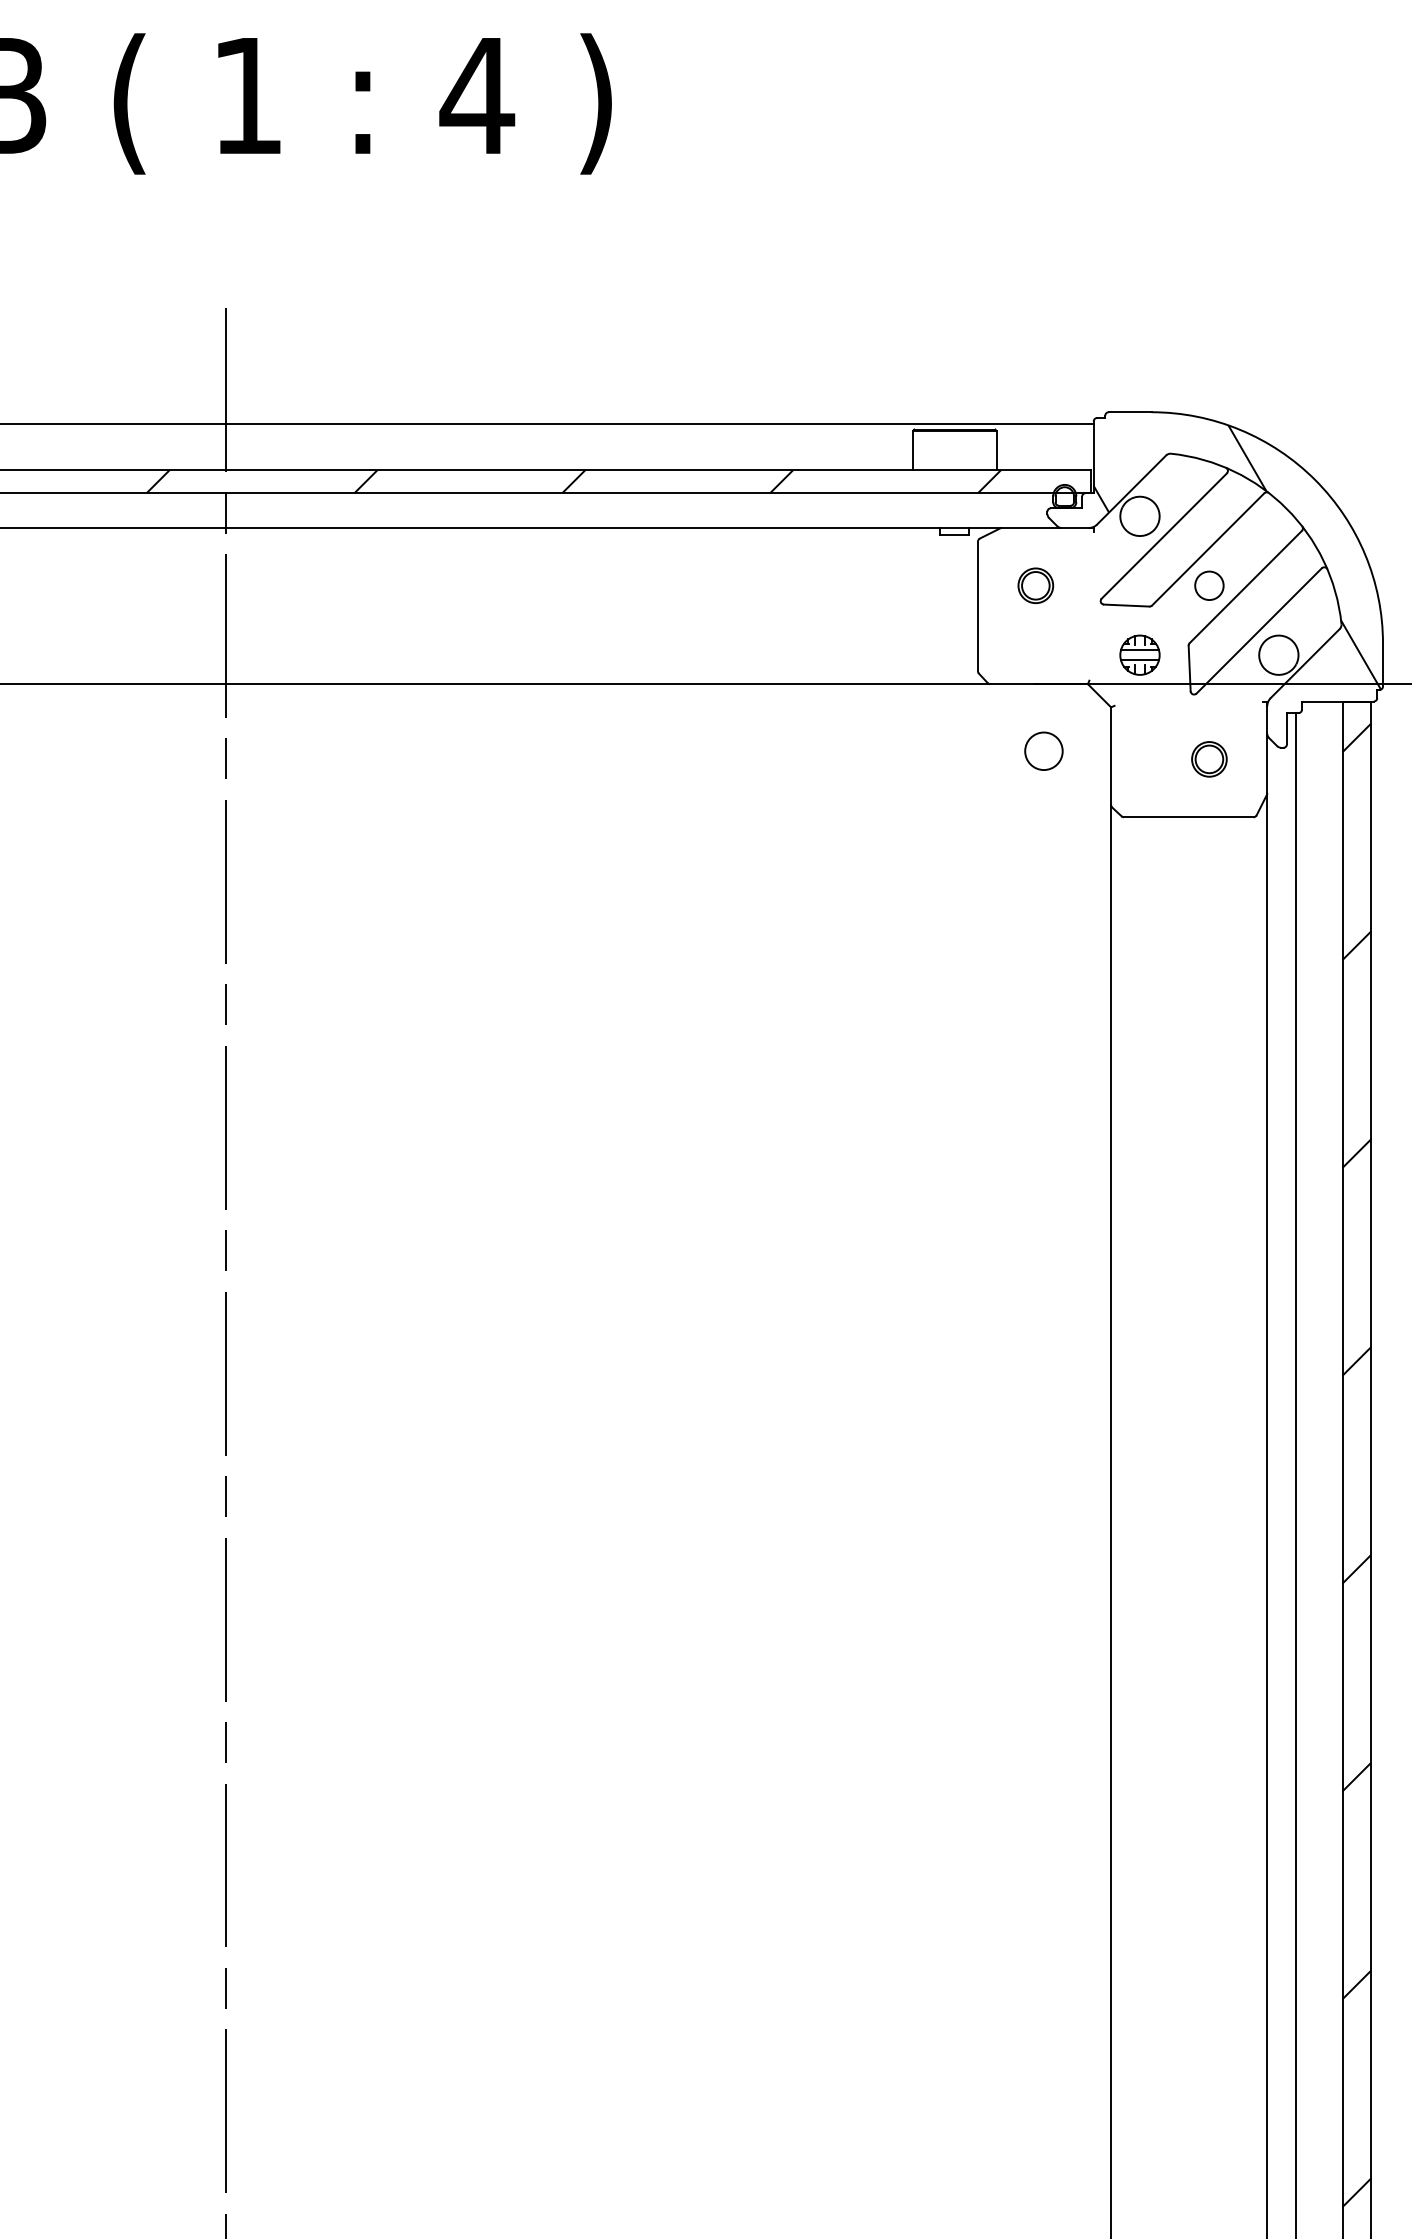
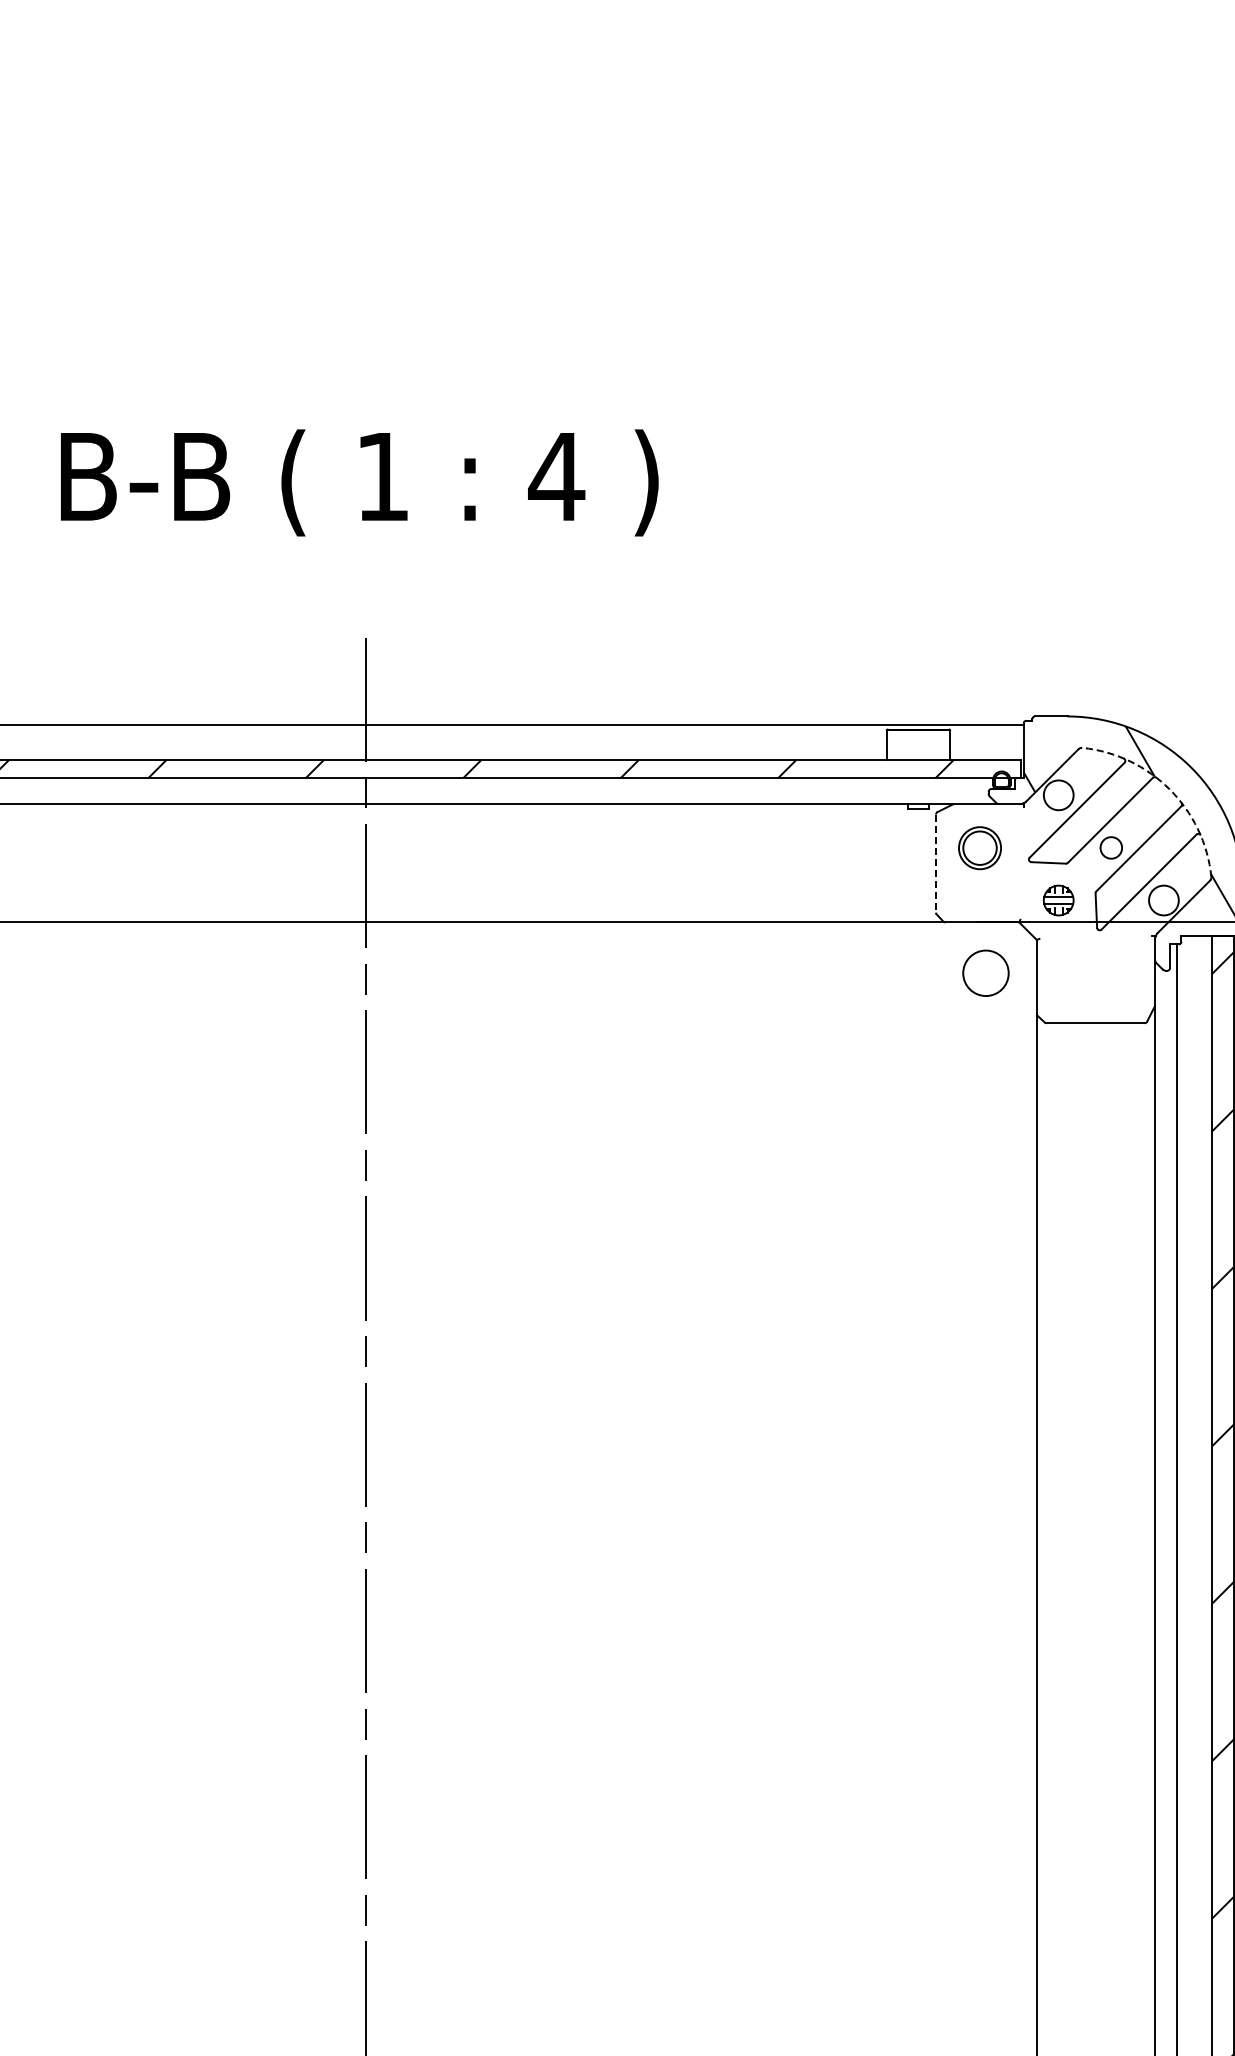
arc: (1286, 508) -> (1169, 789), solid -> dashed
part: (1035, 585) -> (979, 847), size x1.6
line: (978, 607) -> (936, 864), solid -> dashed
circle: (1043, 751) -> (985, 973), size x1.6
part: (1209, 759) -> (1111, 979), removed

